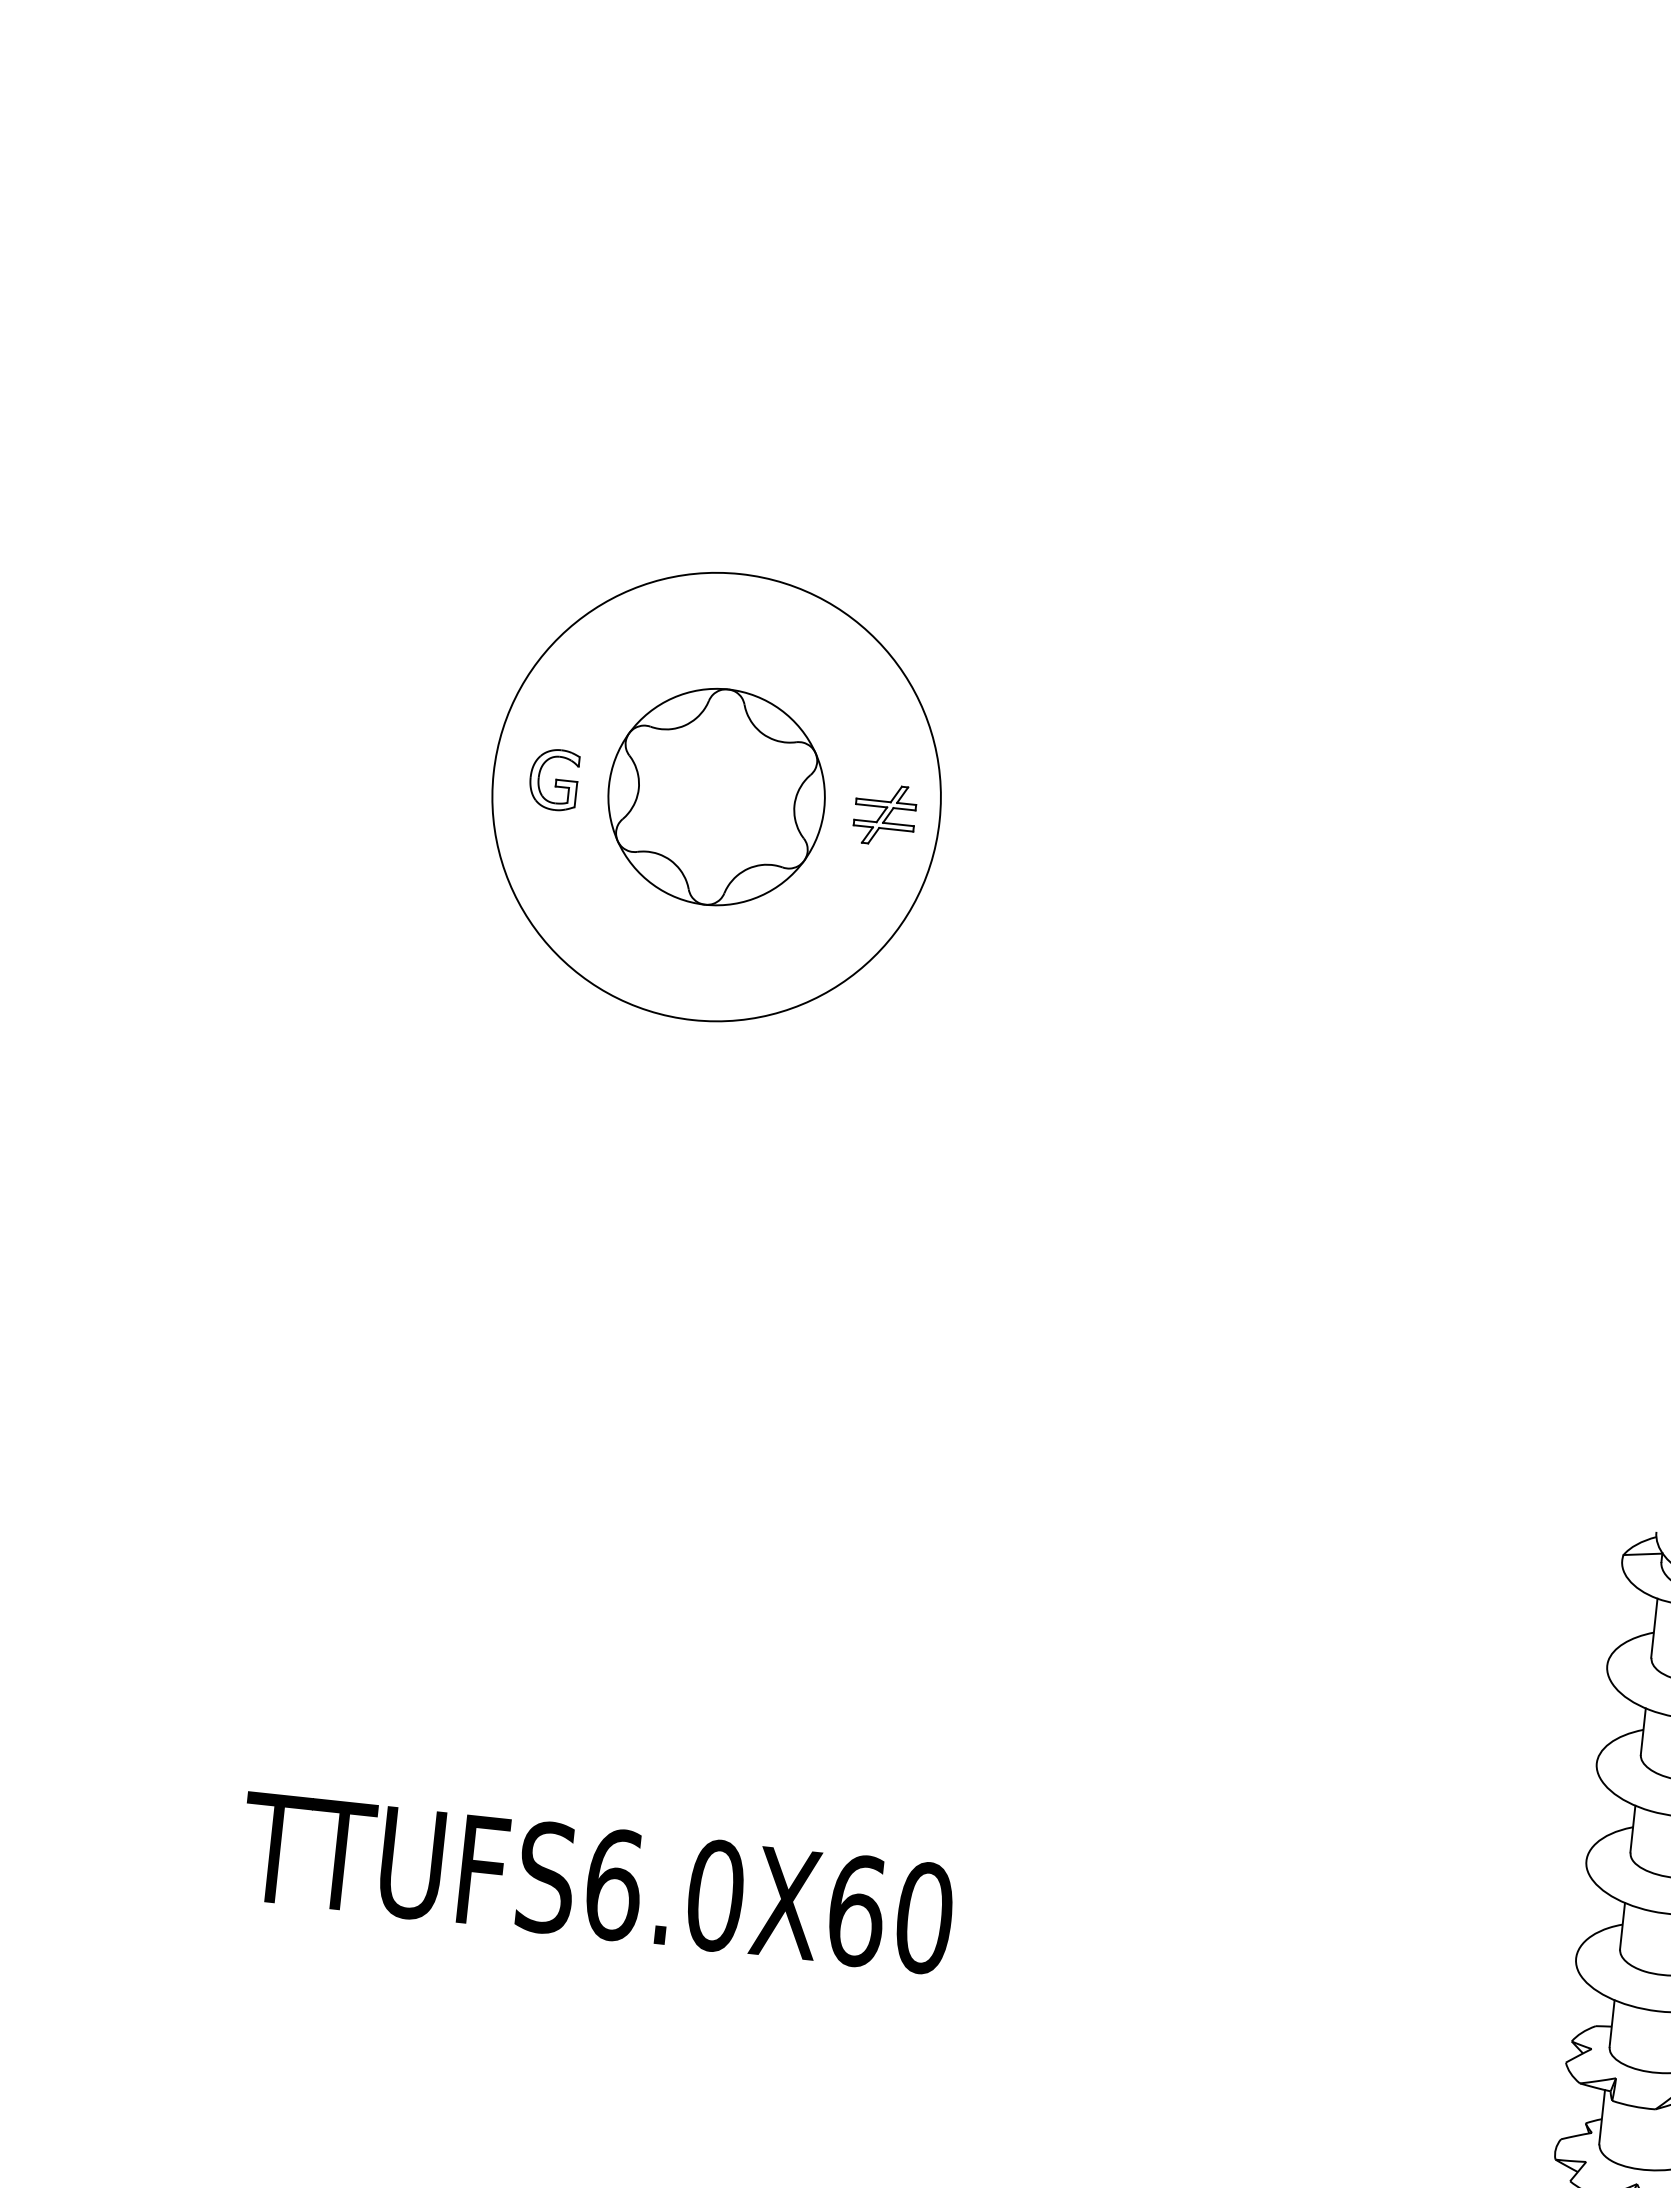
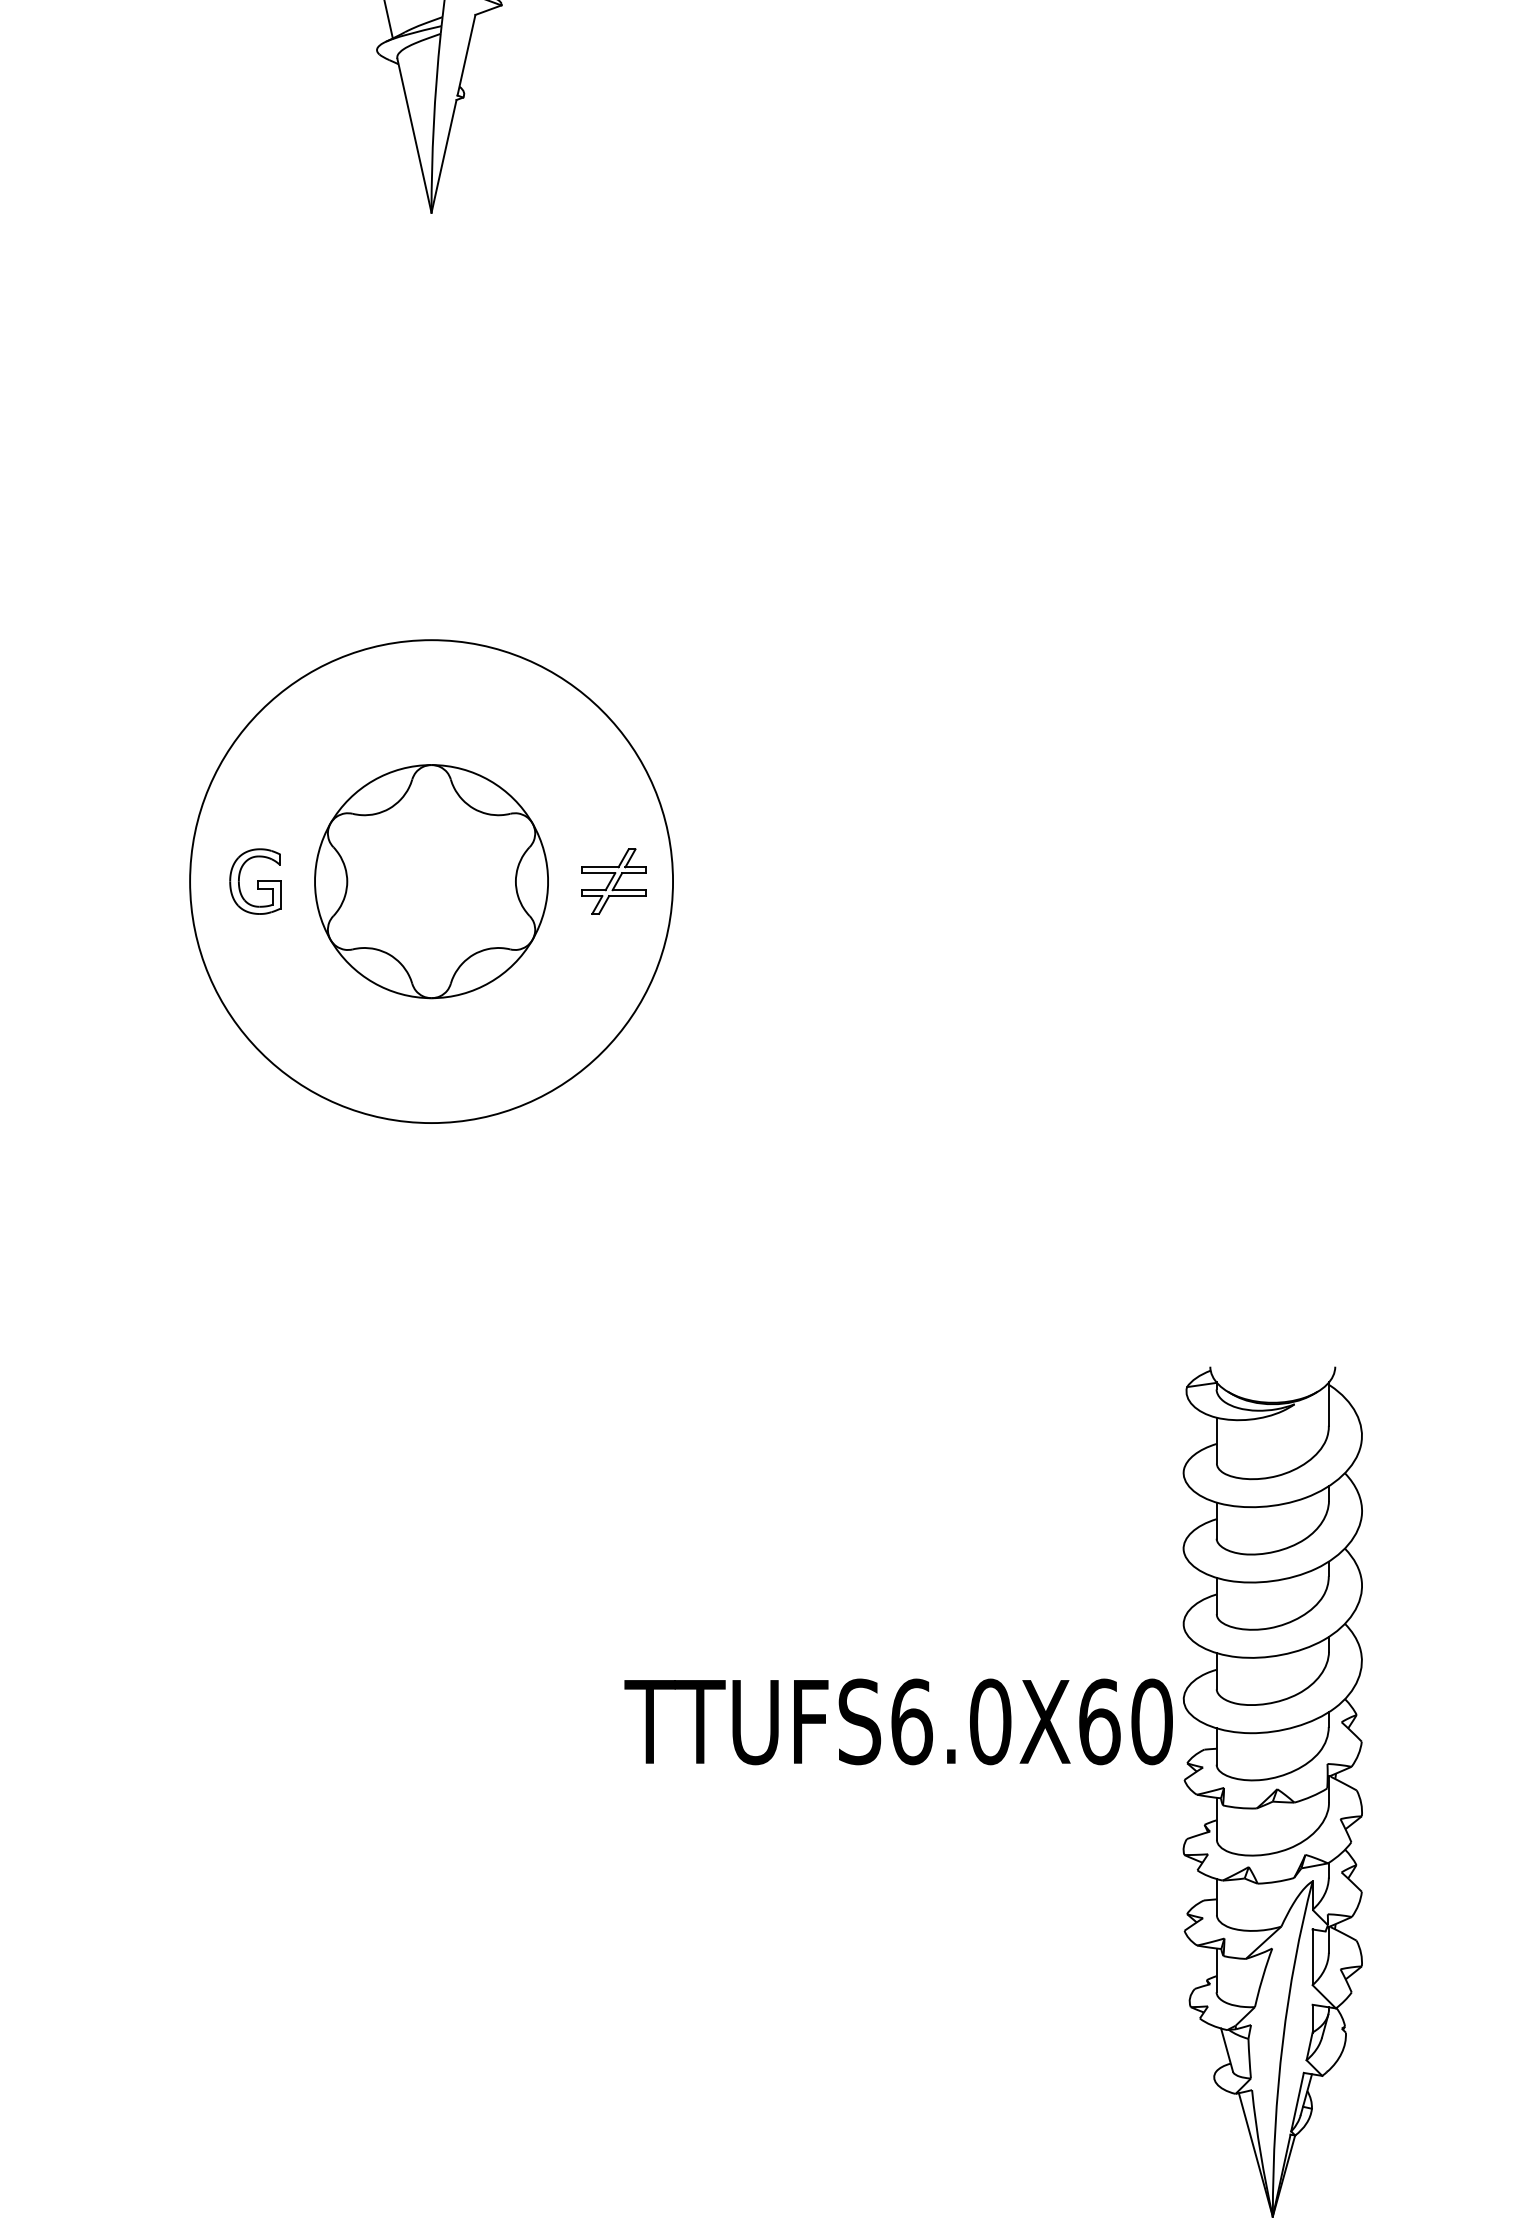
part: (716, 796) -> (431, 881), size x1.4
text: (596, 1882) -> (898, 1721), moved

